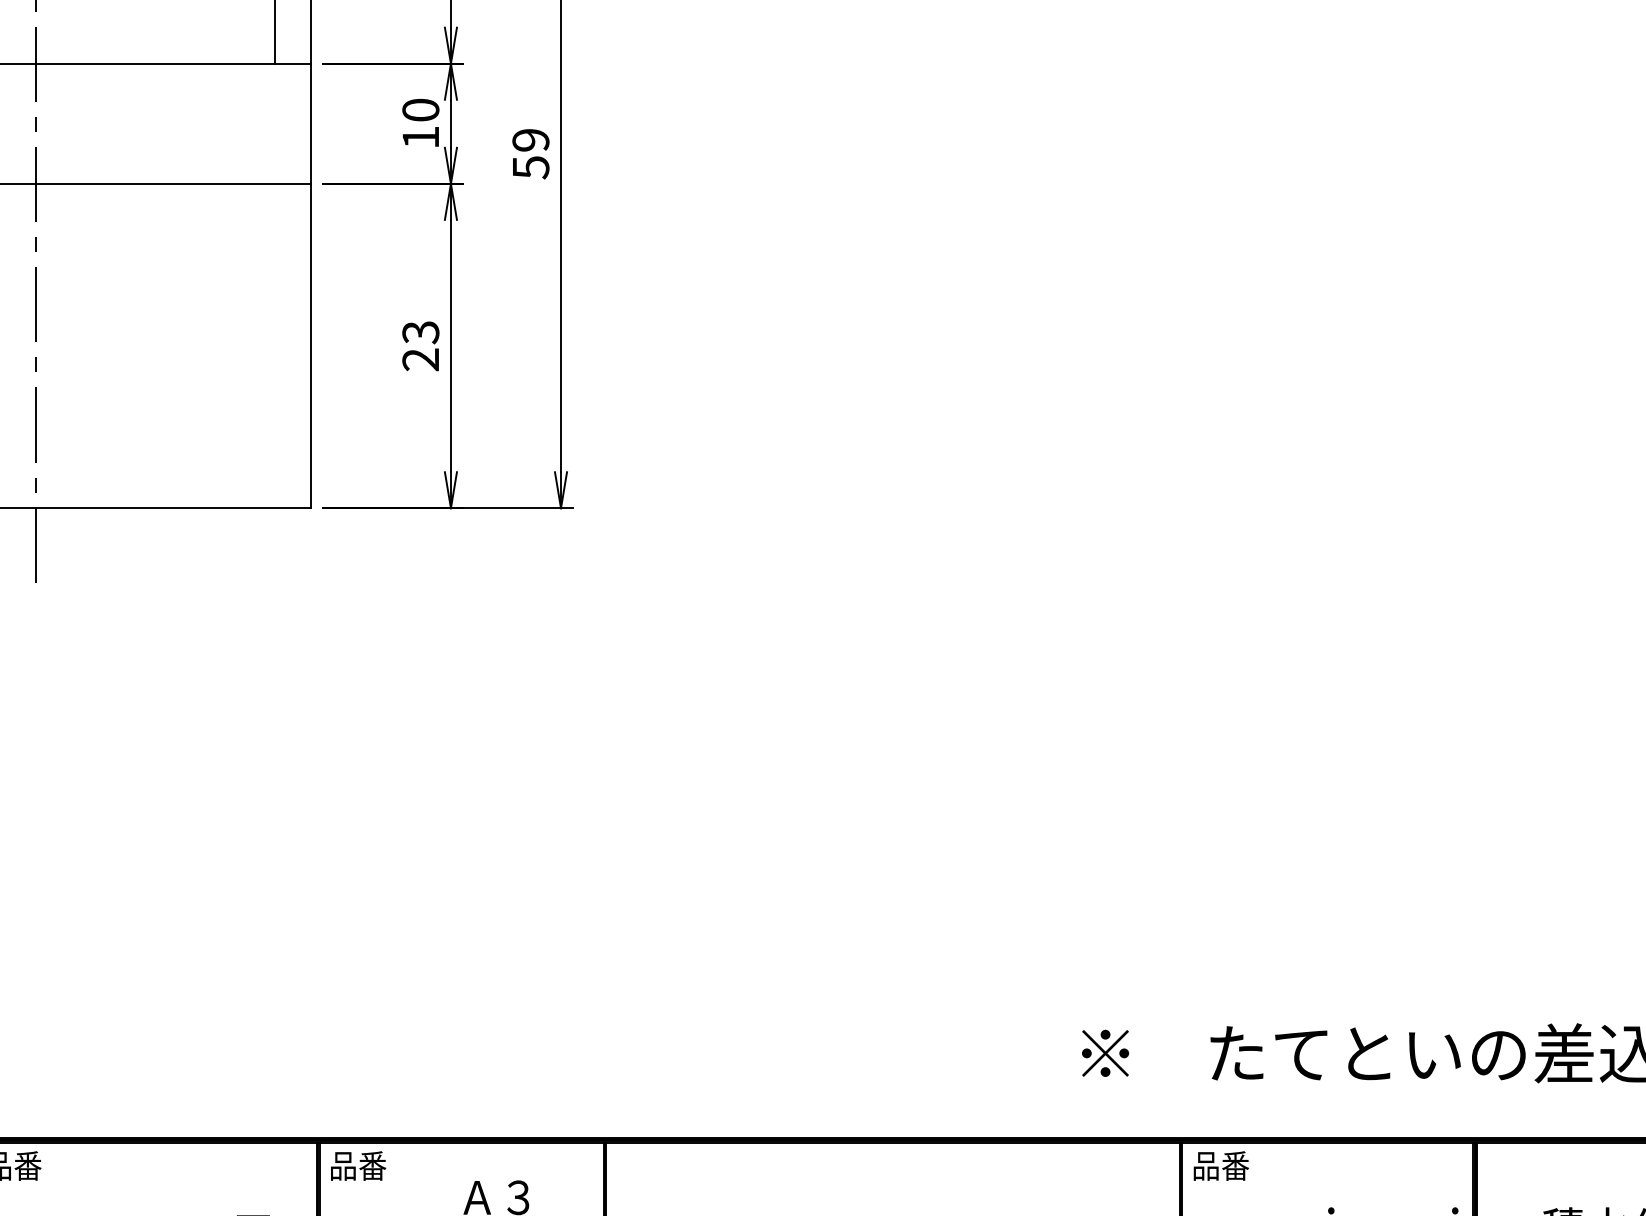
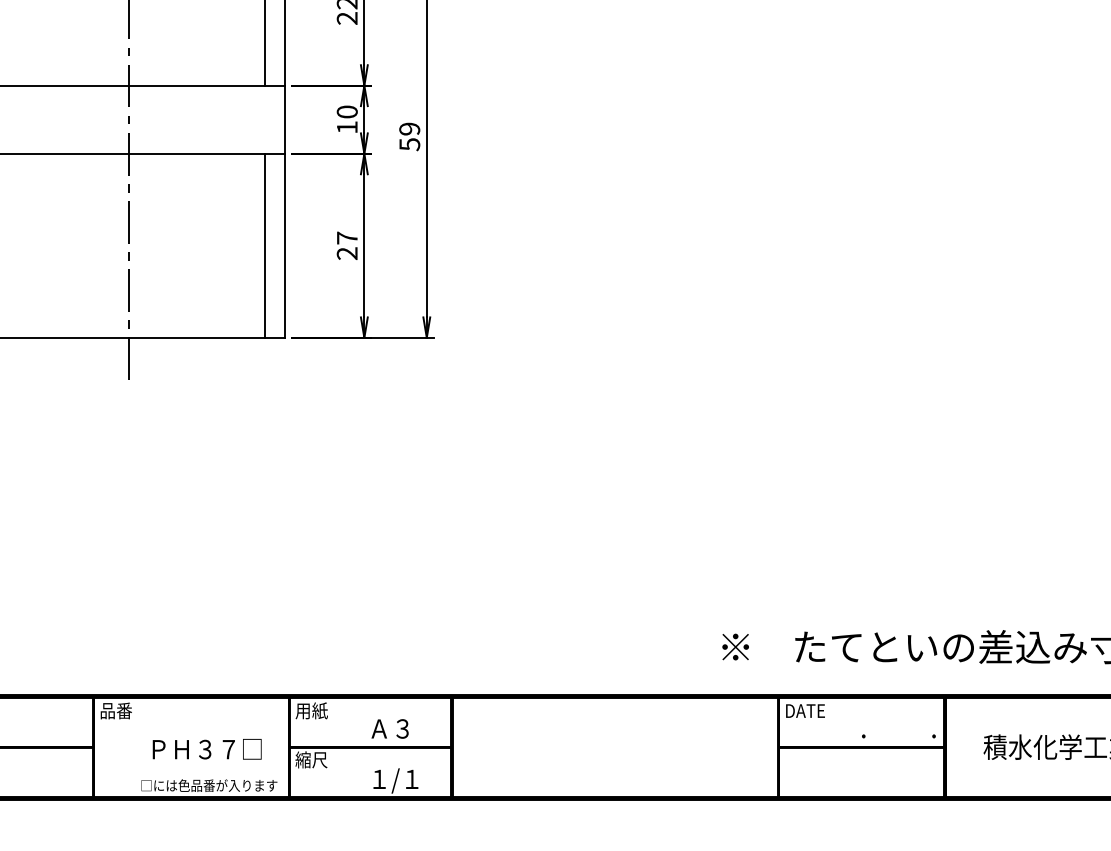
text: (419, 331) -> (346, 237), 23 -> 27
line: (274, 345) -> (264, 245), added
text: (357, 1165) -> (311, 710), 品番 -> 用紙
text: (1226, 1165) -> (804, 710), 品番 -> DATE

